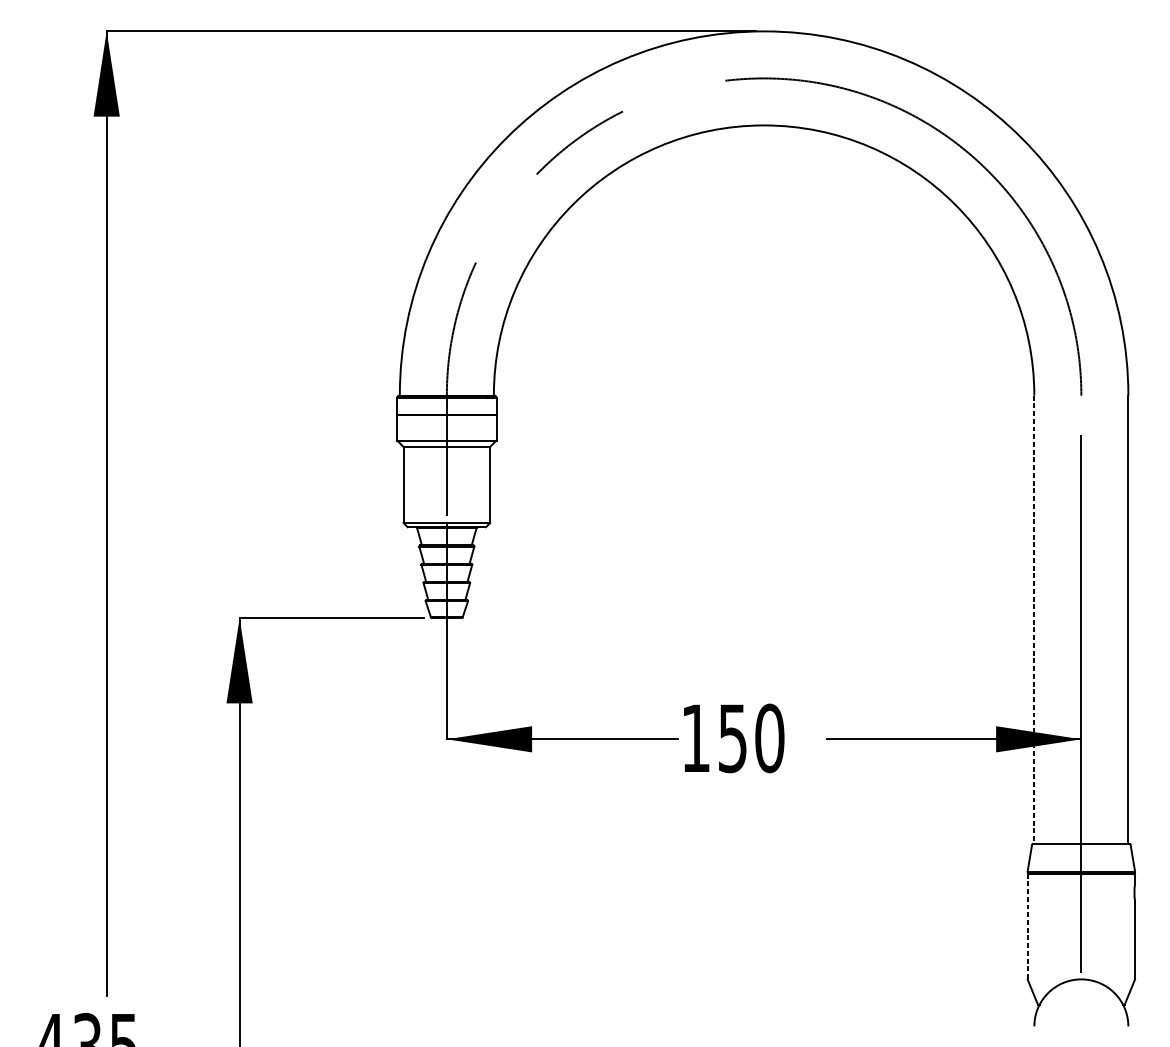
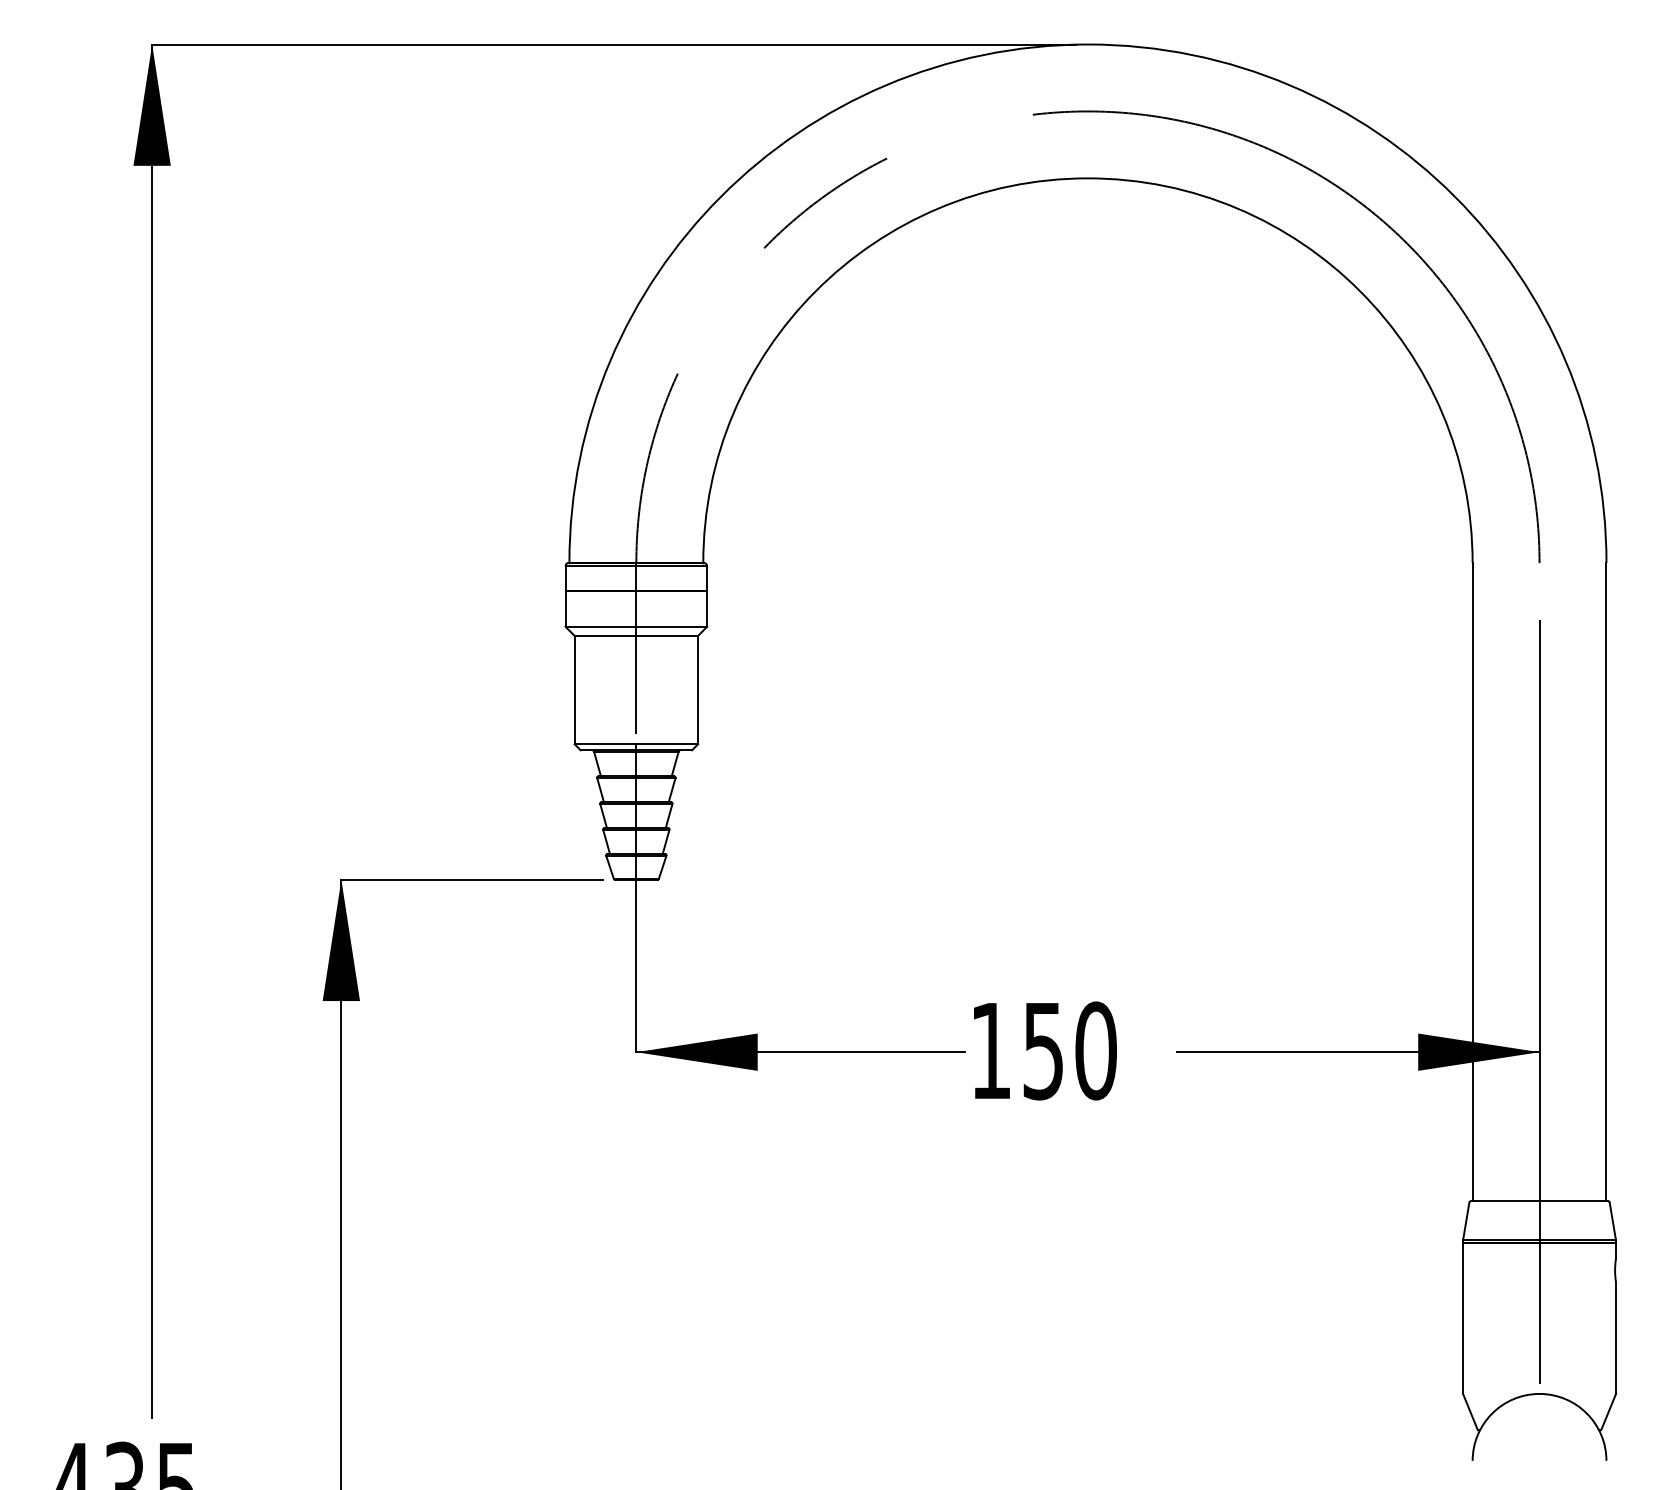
line: (1034, 620) -> (1472, 882), dashed -> solid
line: (1027, 927) -> (1463, 1319), dashed -> solid

